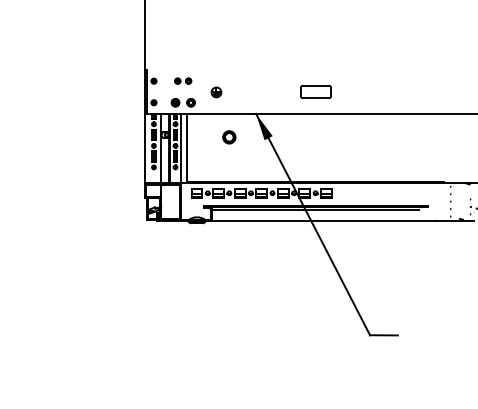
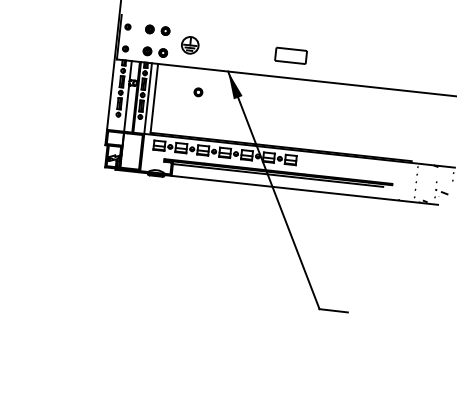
part: (182, 80) -> (157, 29), size x1.43
part: (216, 92) -> (190, 45), size x1.67
part: (229, 136) -> (198, 91), size x0.62

